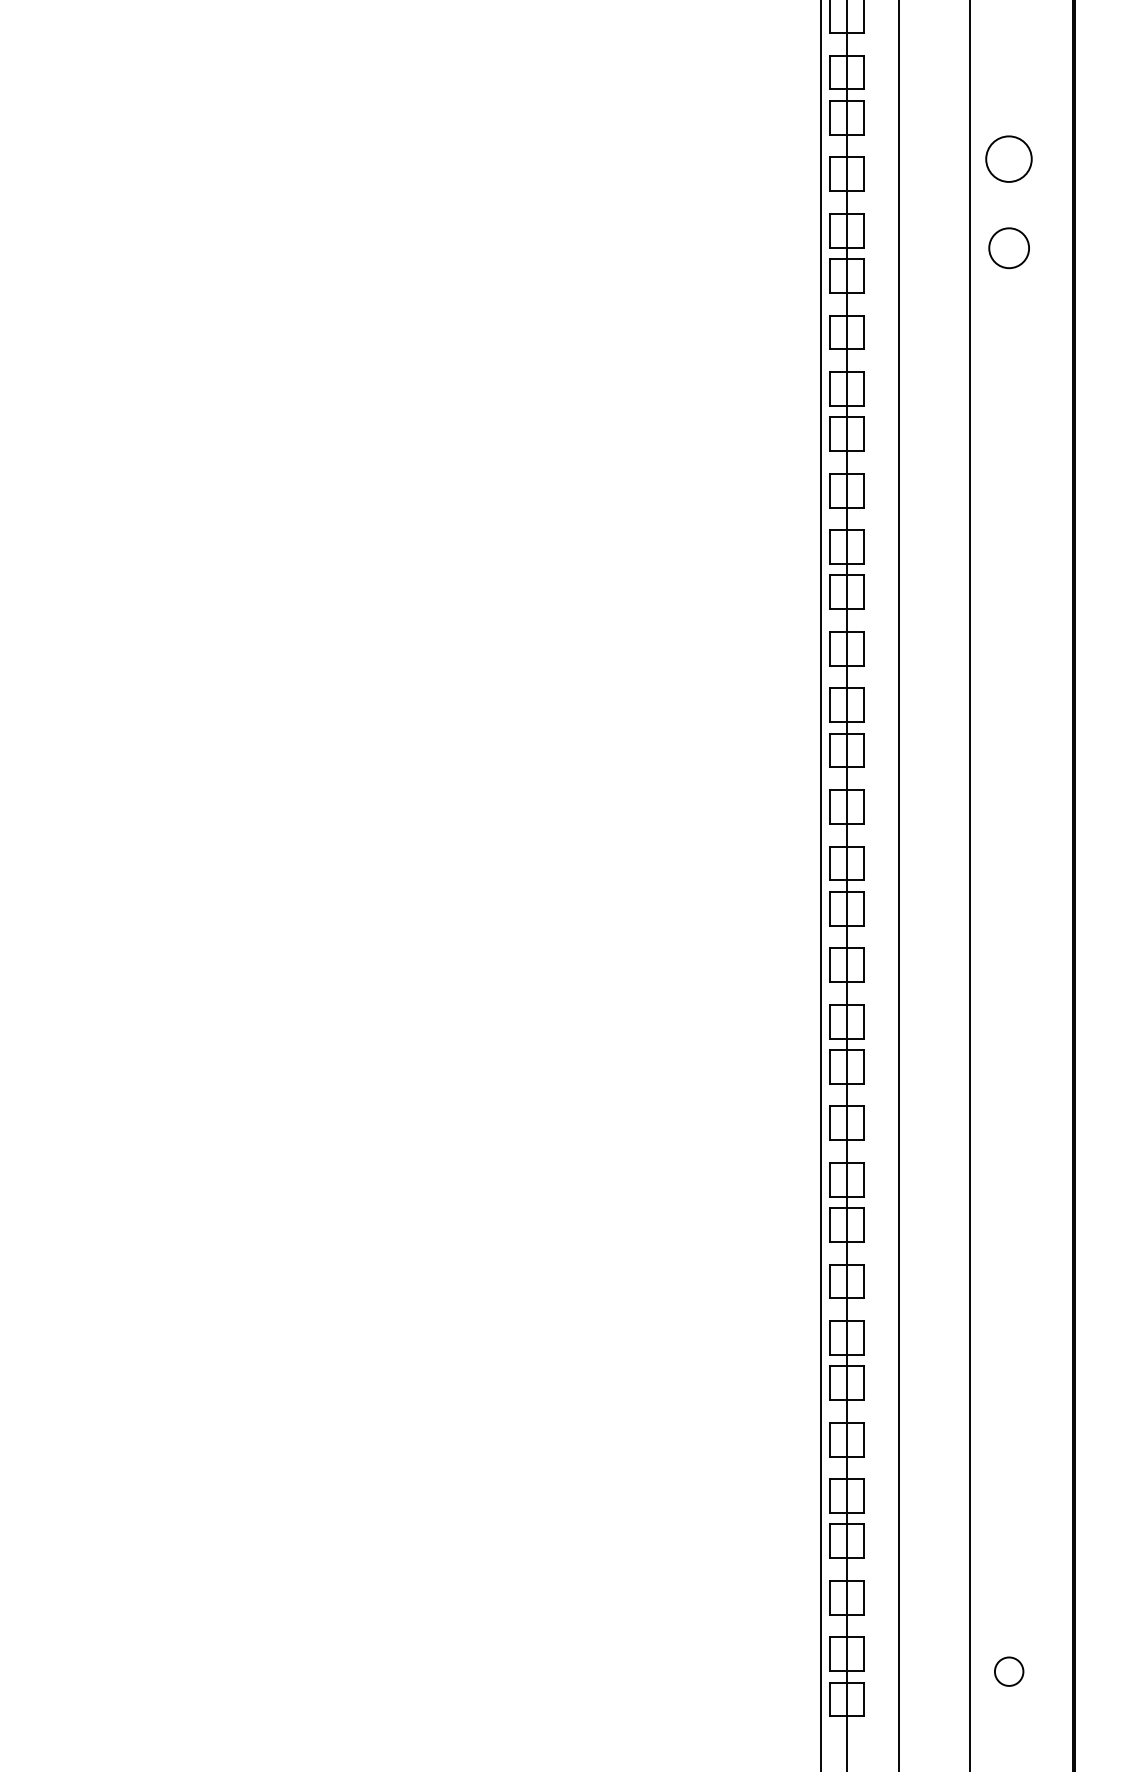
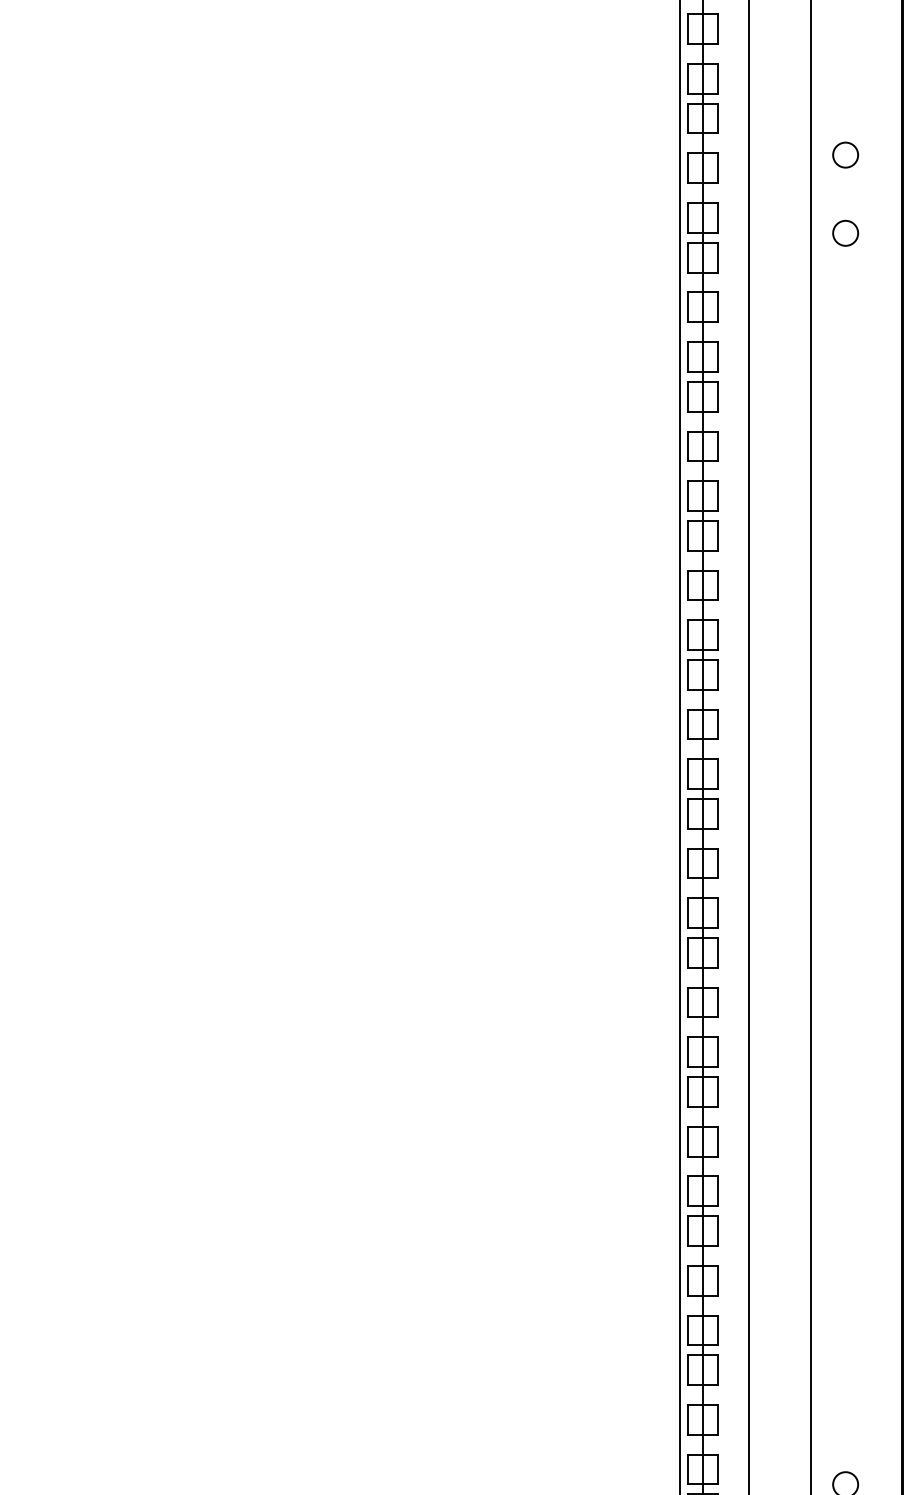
circle: (1009, 159) -> (845, 155), size x0.62
circle: (1008, 248) -> (845, 233), size x0.71

